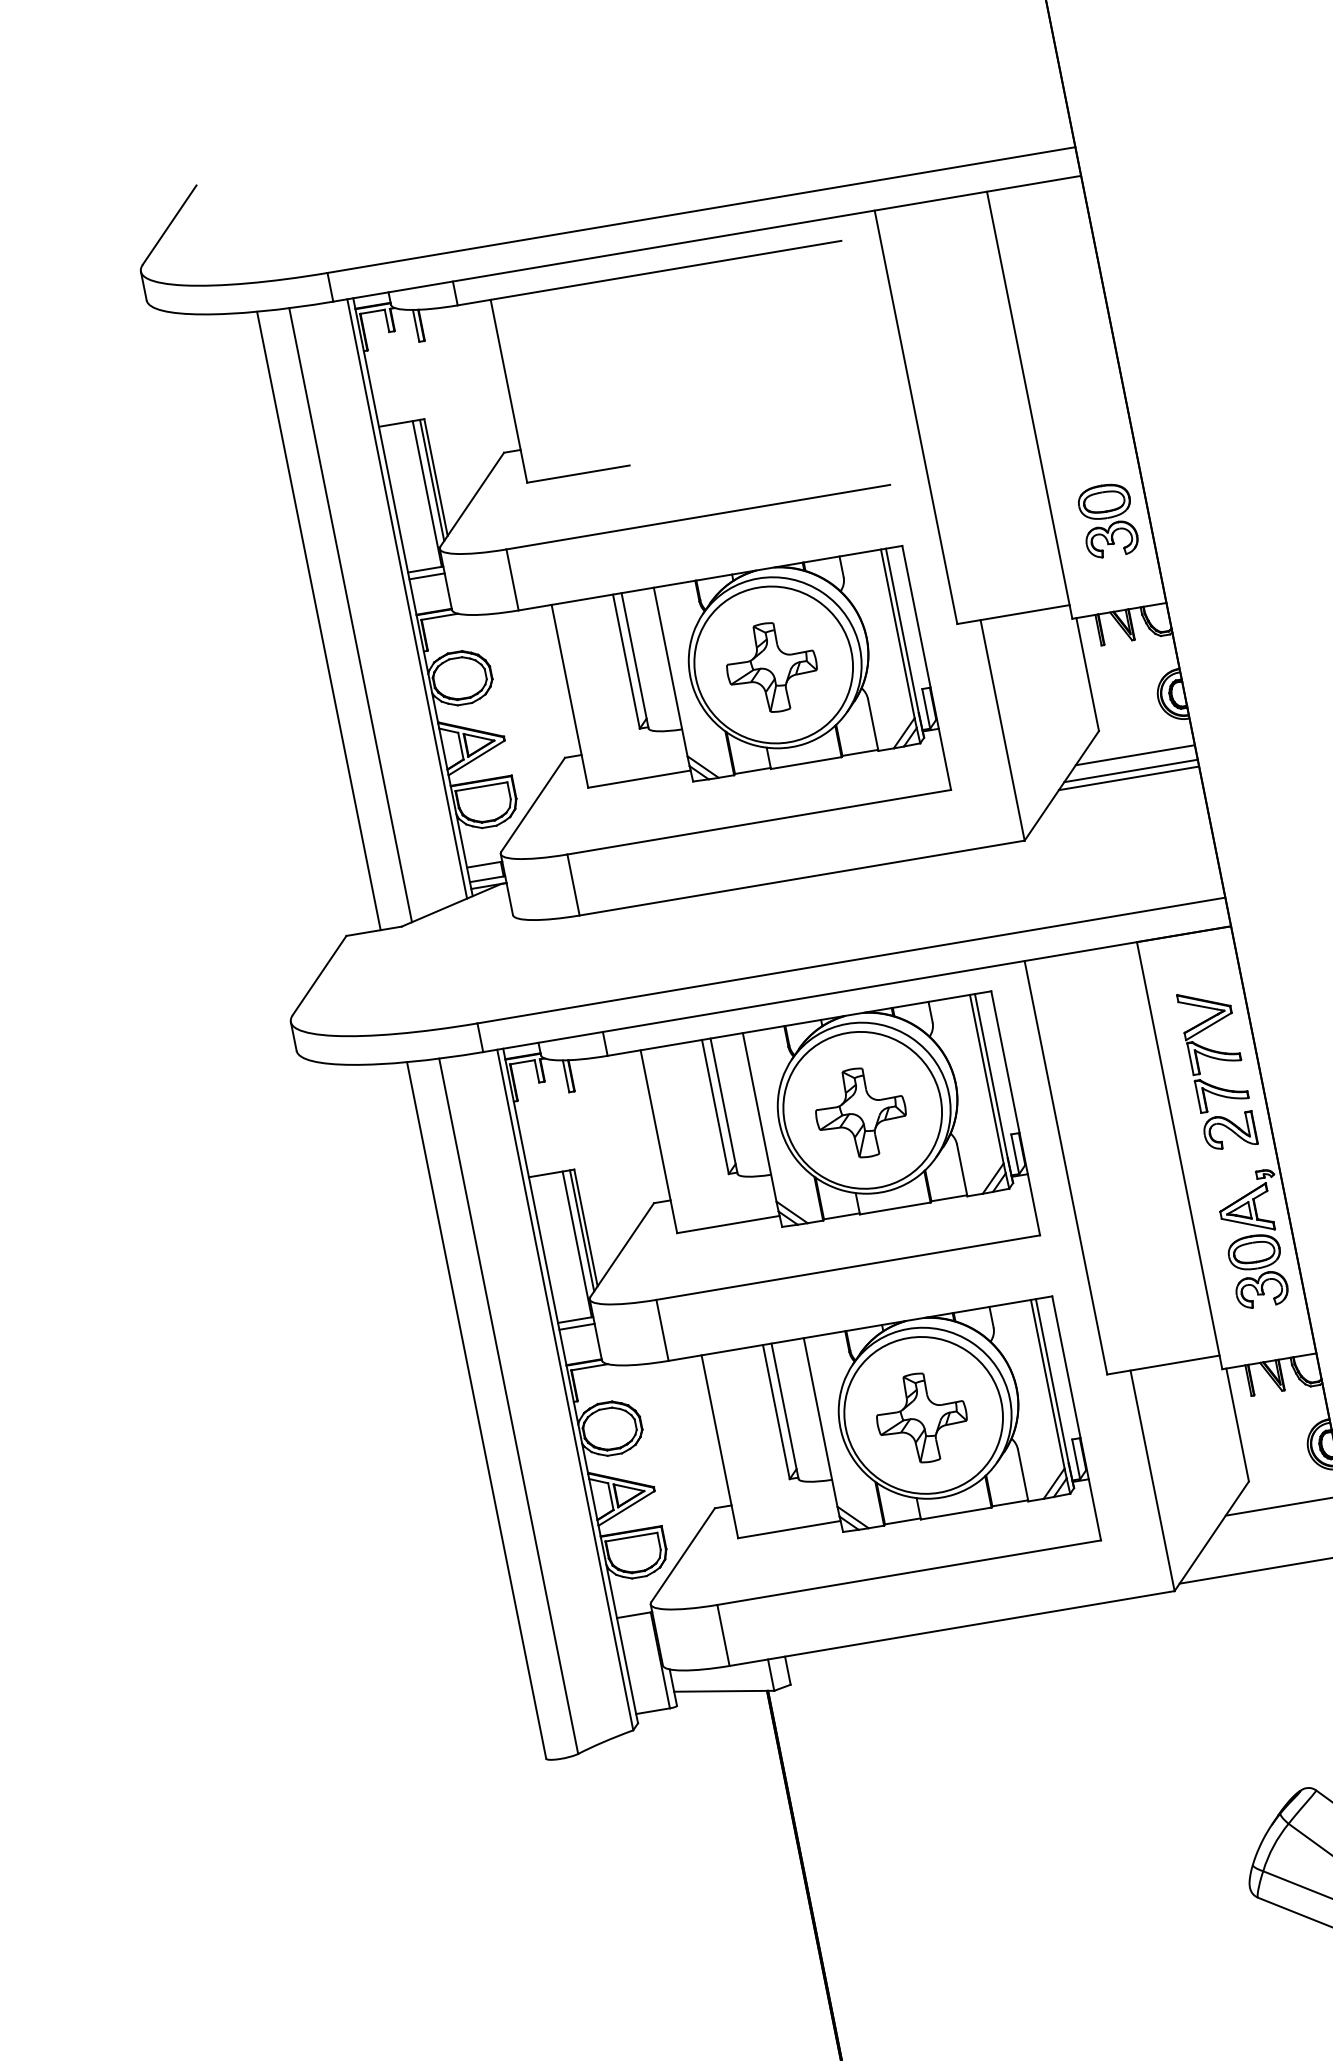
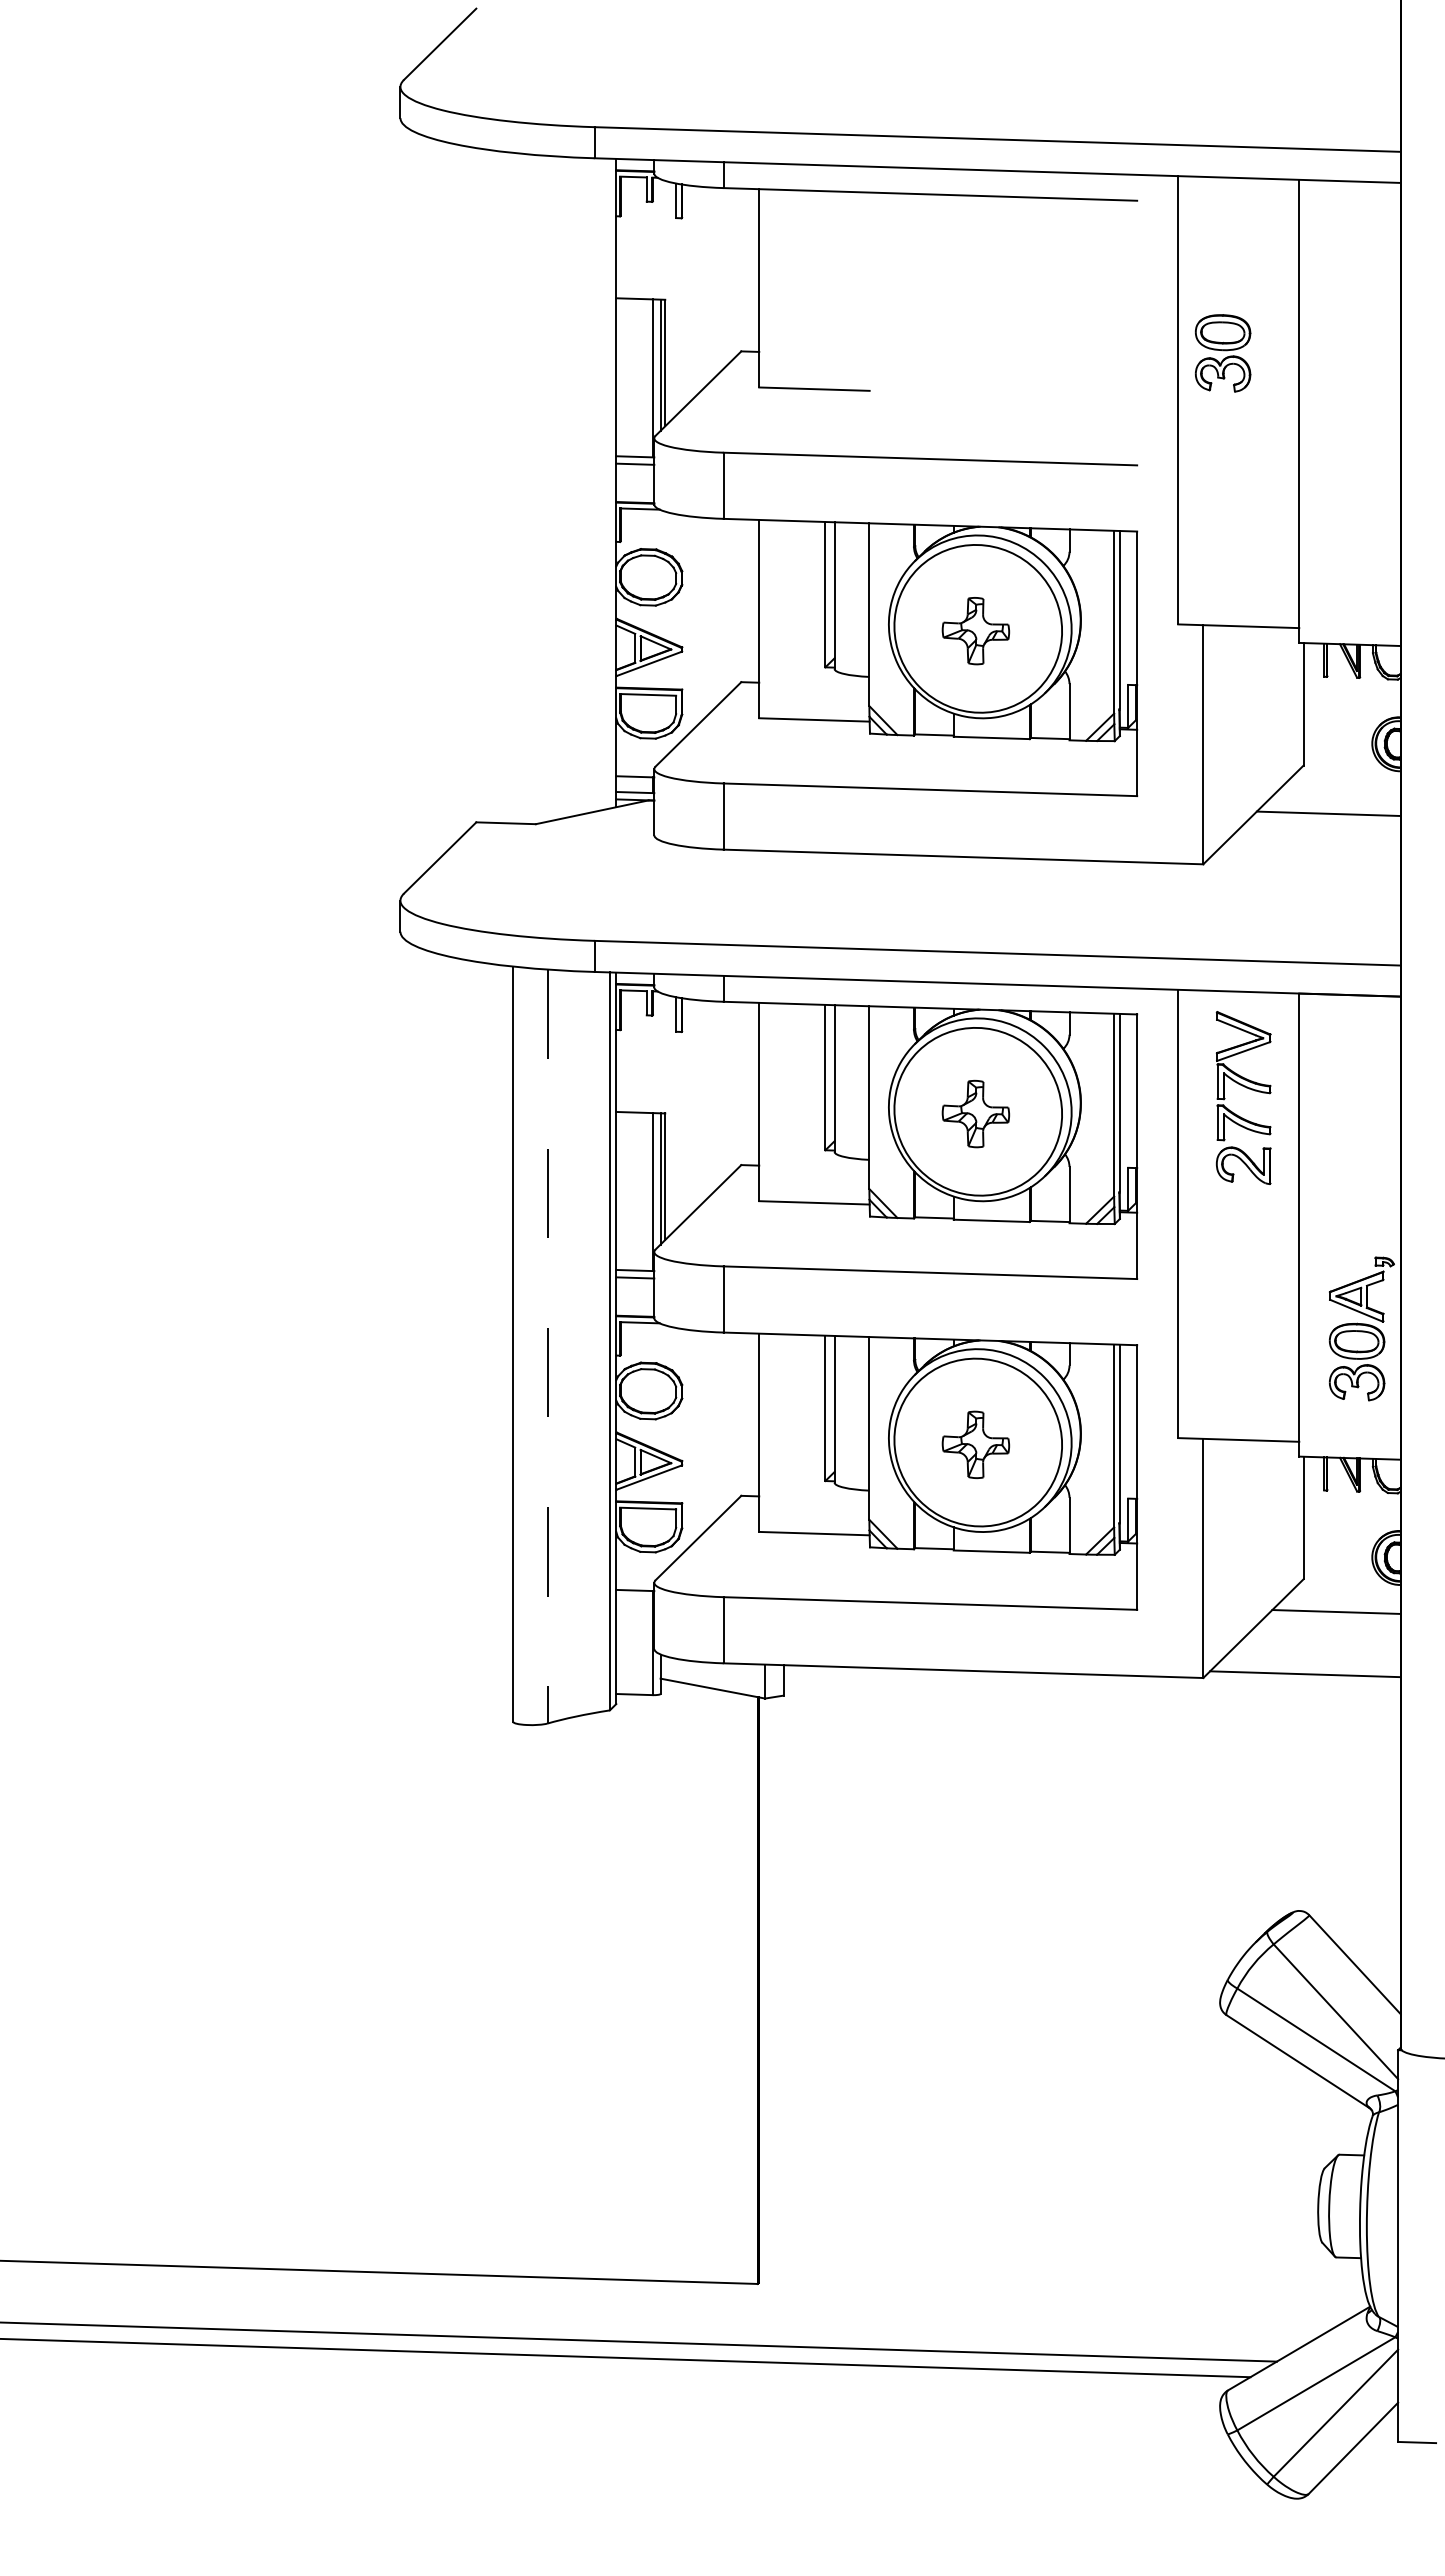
part: (1107, 521) -> (1222, 353), moved
line: (406, 598) -> (609, 483), removed
line: (350, 614) -> (547, 488), removed
line: (319, 620) -> (513, 487), removed
part: (771, 667) -> (975, 630), size x0.7
line: (1135, 755) -> (1336, 798), removed
line: (1128, 777) -> (1324, 820), removed
part: (1218, 1060) -> (1246, 1088), moved
part: (860, 1112) -> (975, 1113), size x0.7
line: (508, 1406) -> (547, 1346), solid -> dashed
part: (921, 1417) -> (975, 1444), size x0.7

